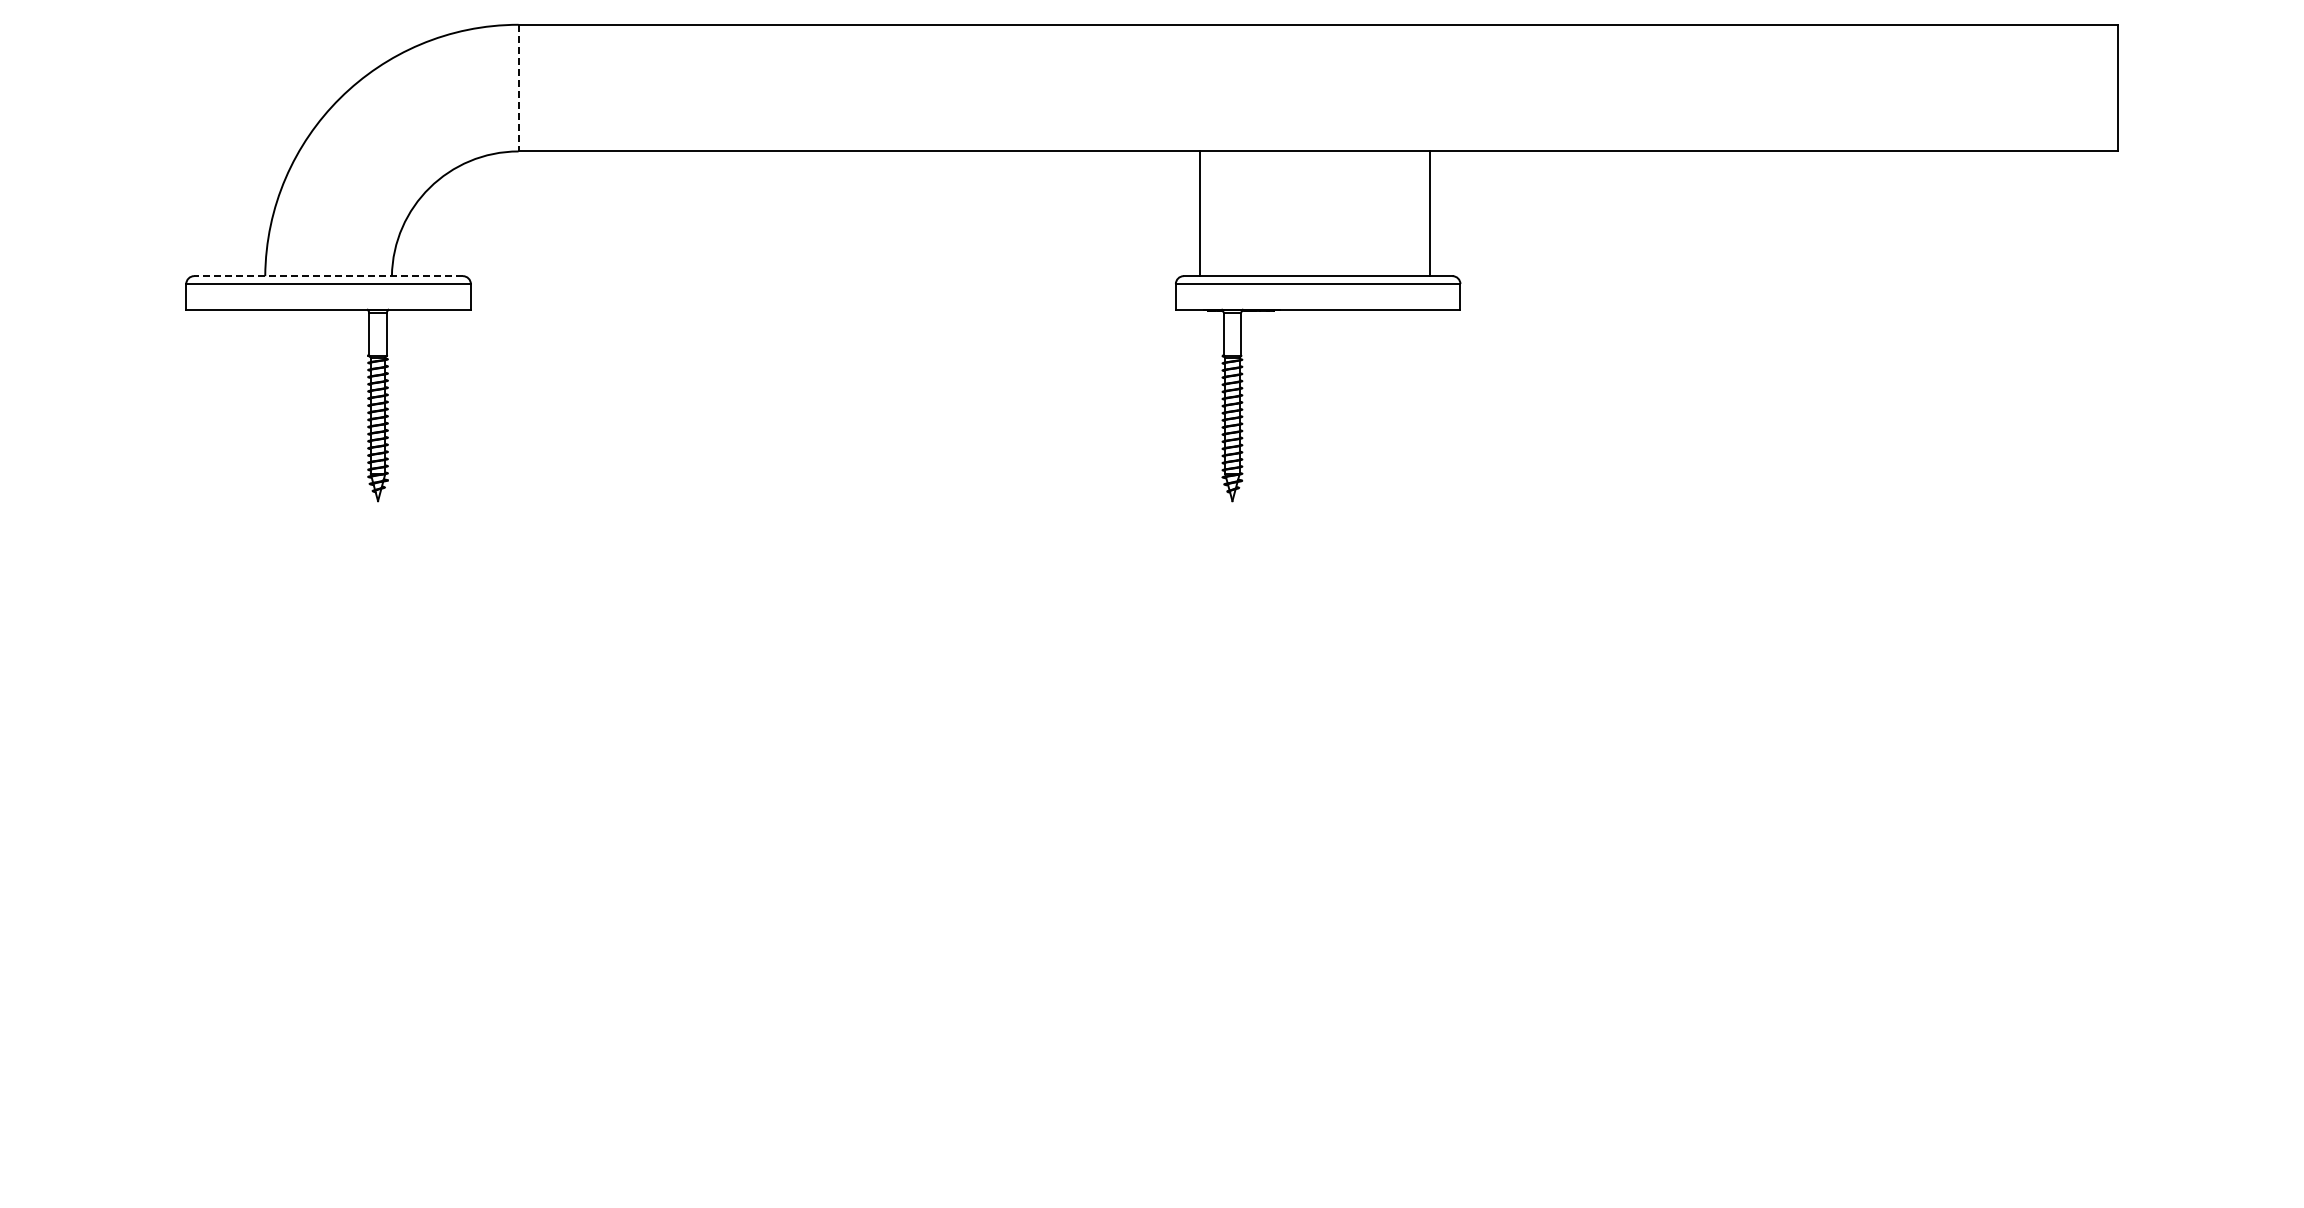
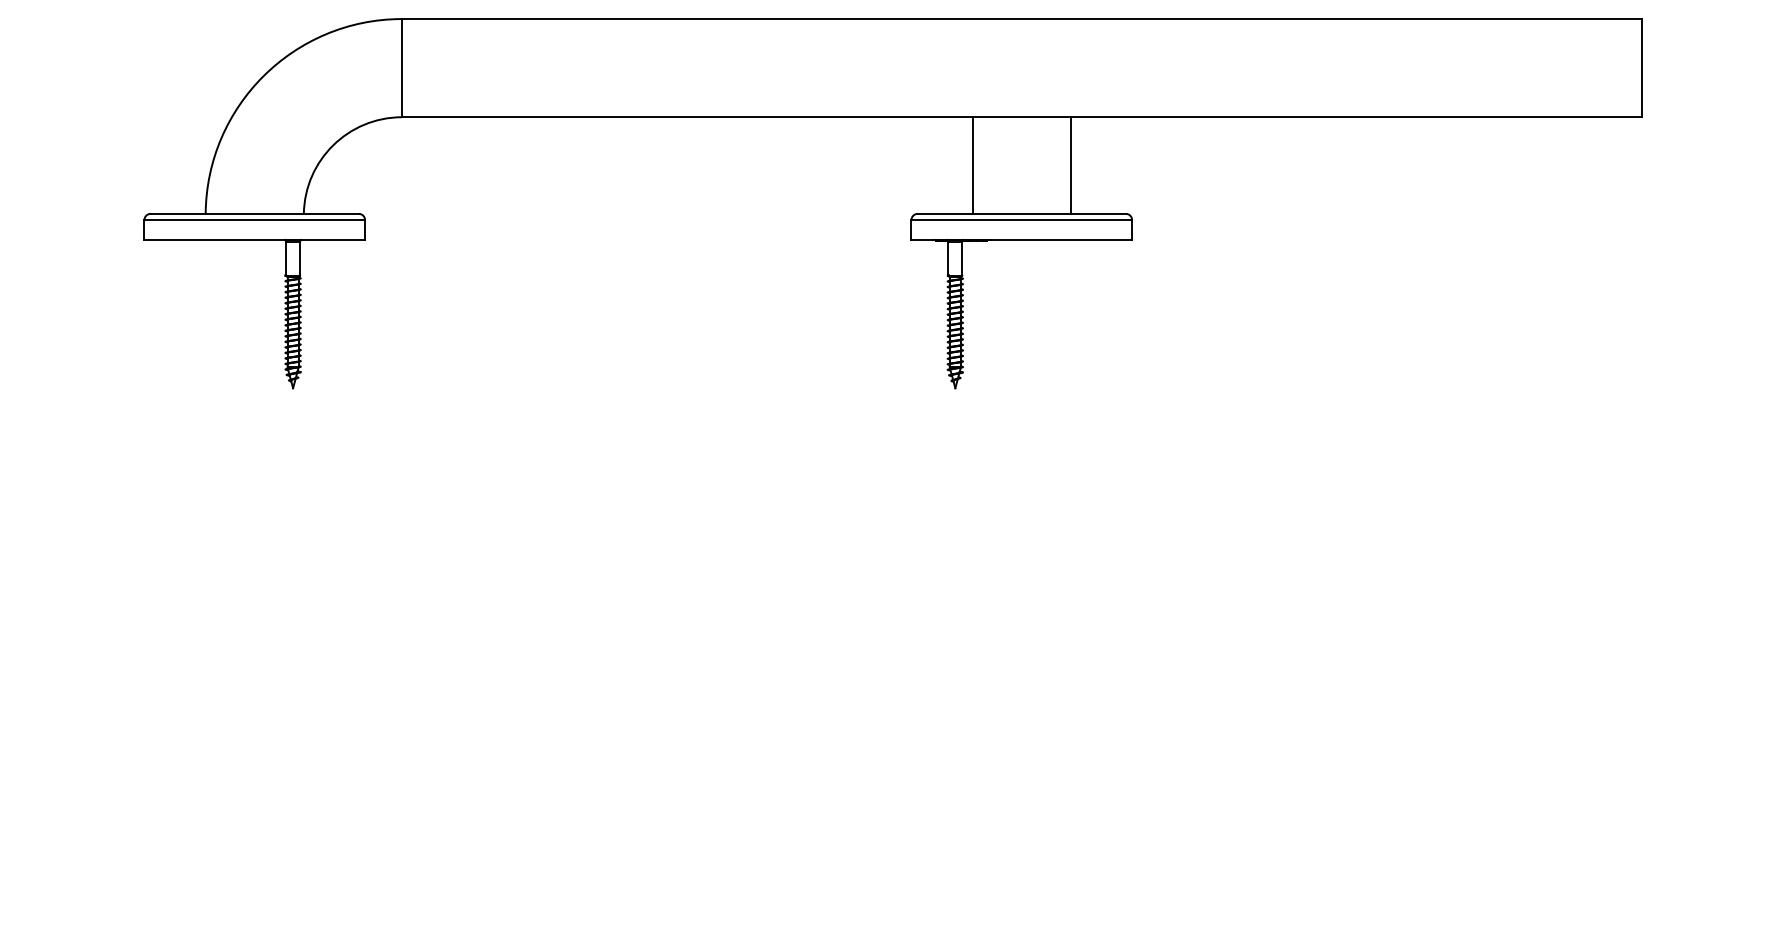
line: (518, 88) -> (401, 68), dashed -> solid
line: (1199, 213) -> (972, 165), moved
line: (1430, 213) -> (1070, 165), moved
line: (328, 276) -> (254, 214), dashed -> solid

